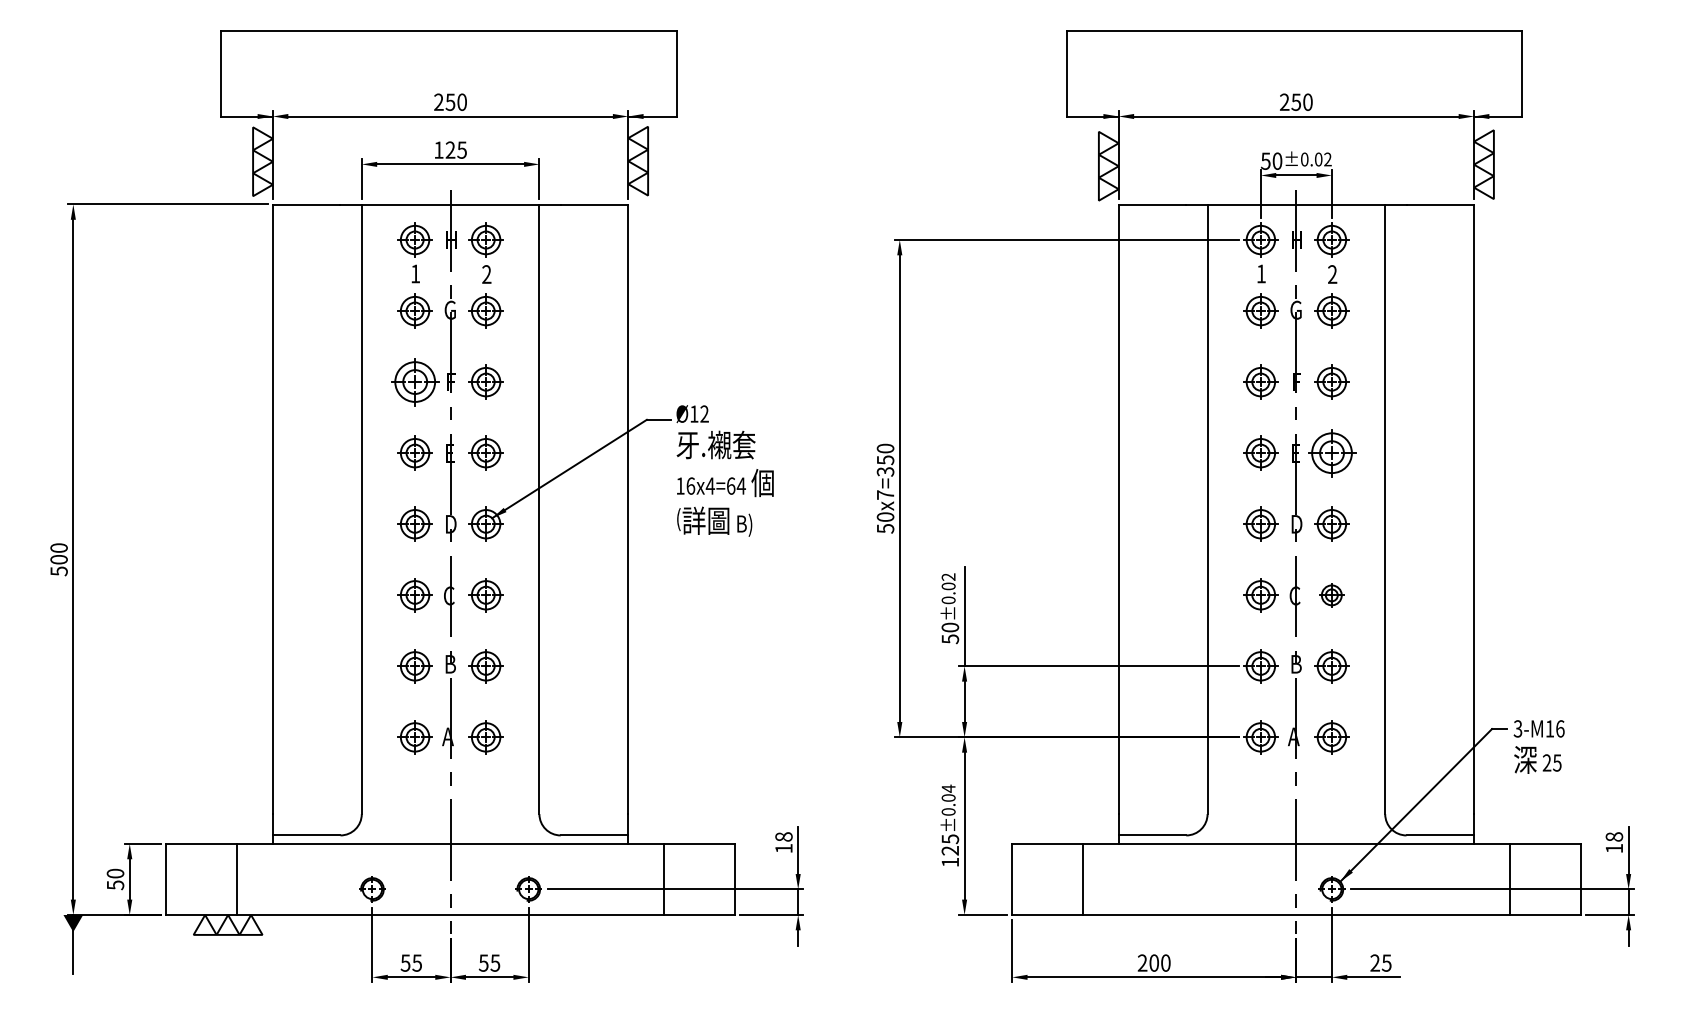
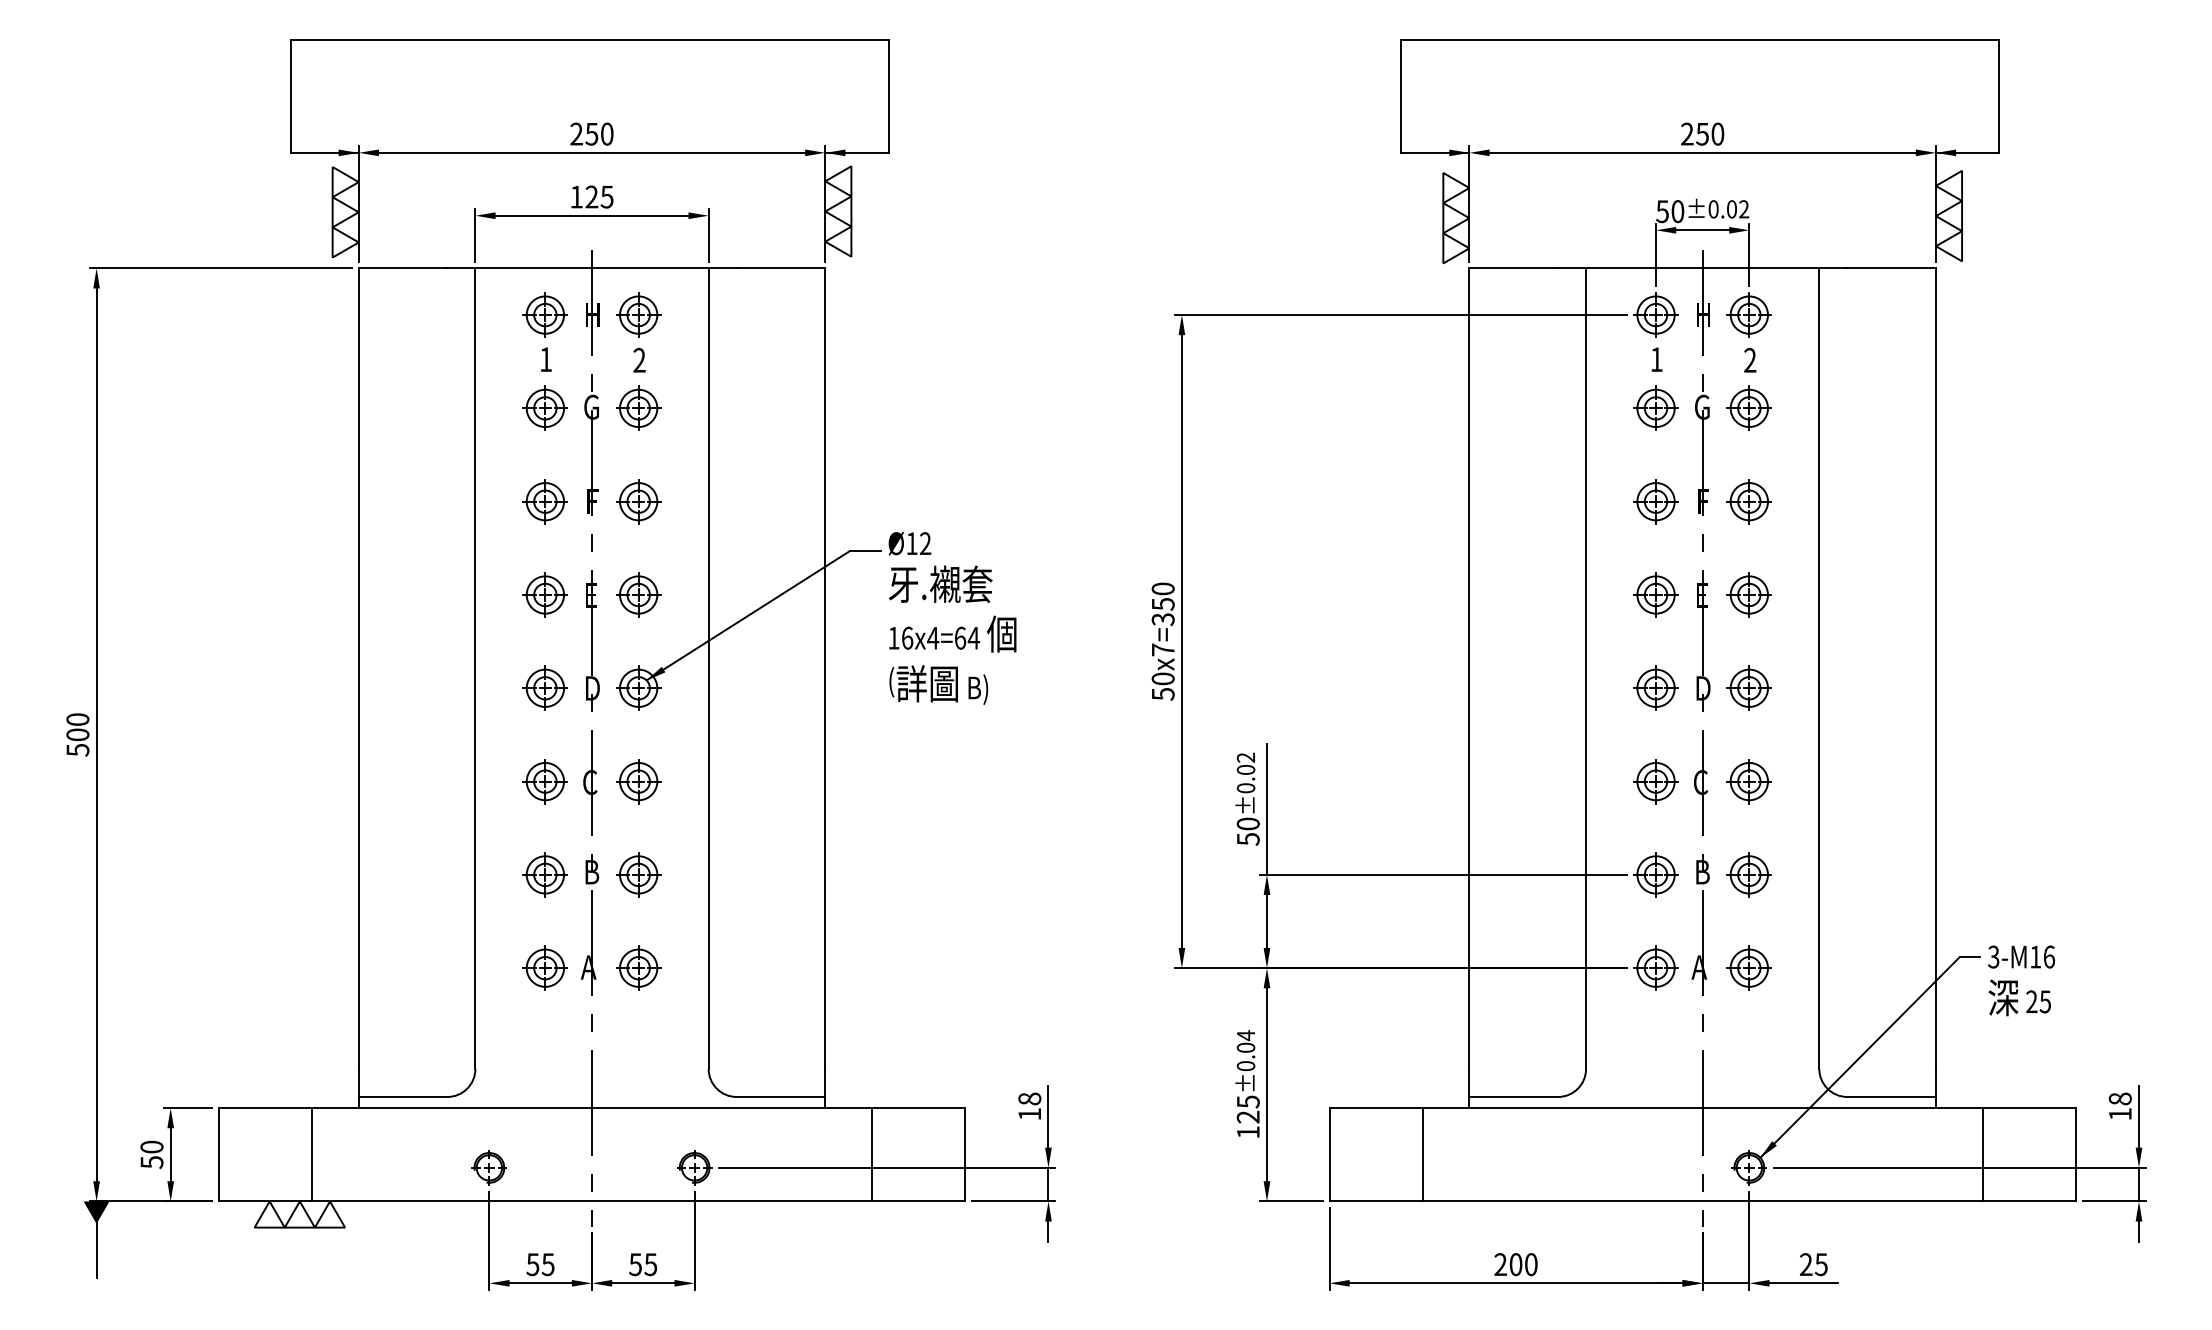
part: (414, 381) -> (544, 501), size x0.71
part: (1331, 452) -> (1748, 594), size x0.71
part: (1331, 595) -> (1748, 781), size x1.43

